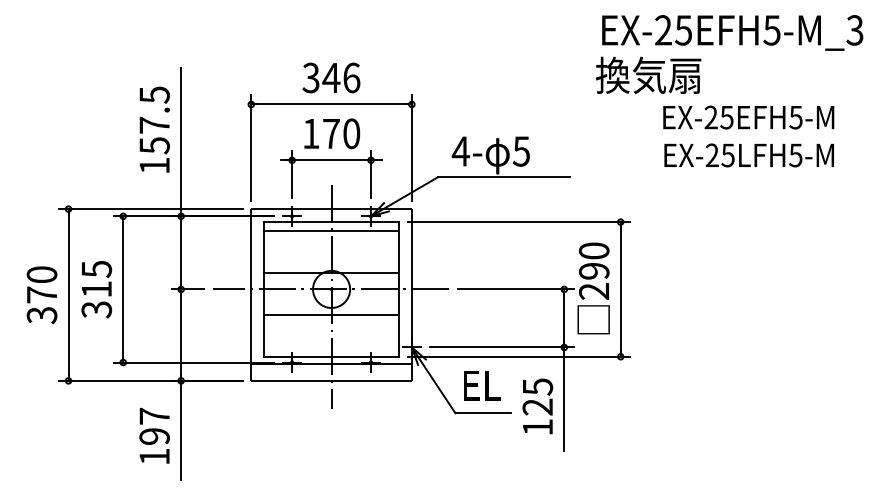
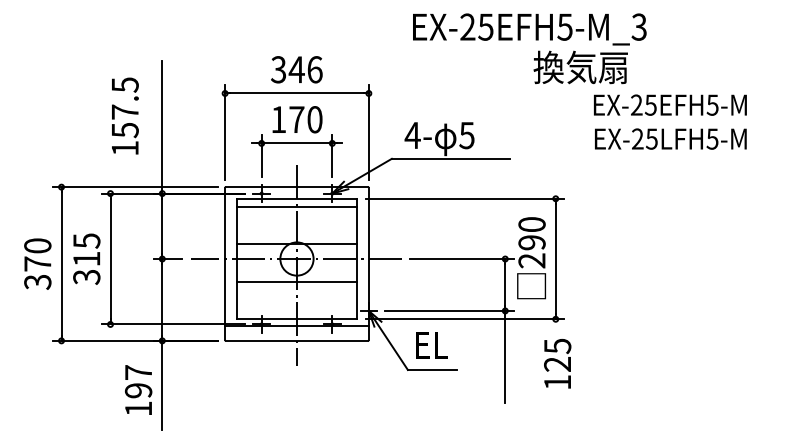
text: (732, 32) -> (529, 29), moved
text: (154, 129) -> (125, 115), moved
text: (537, 406) -> (557, 363), moved

